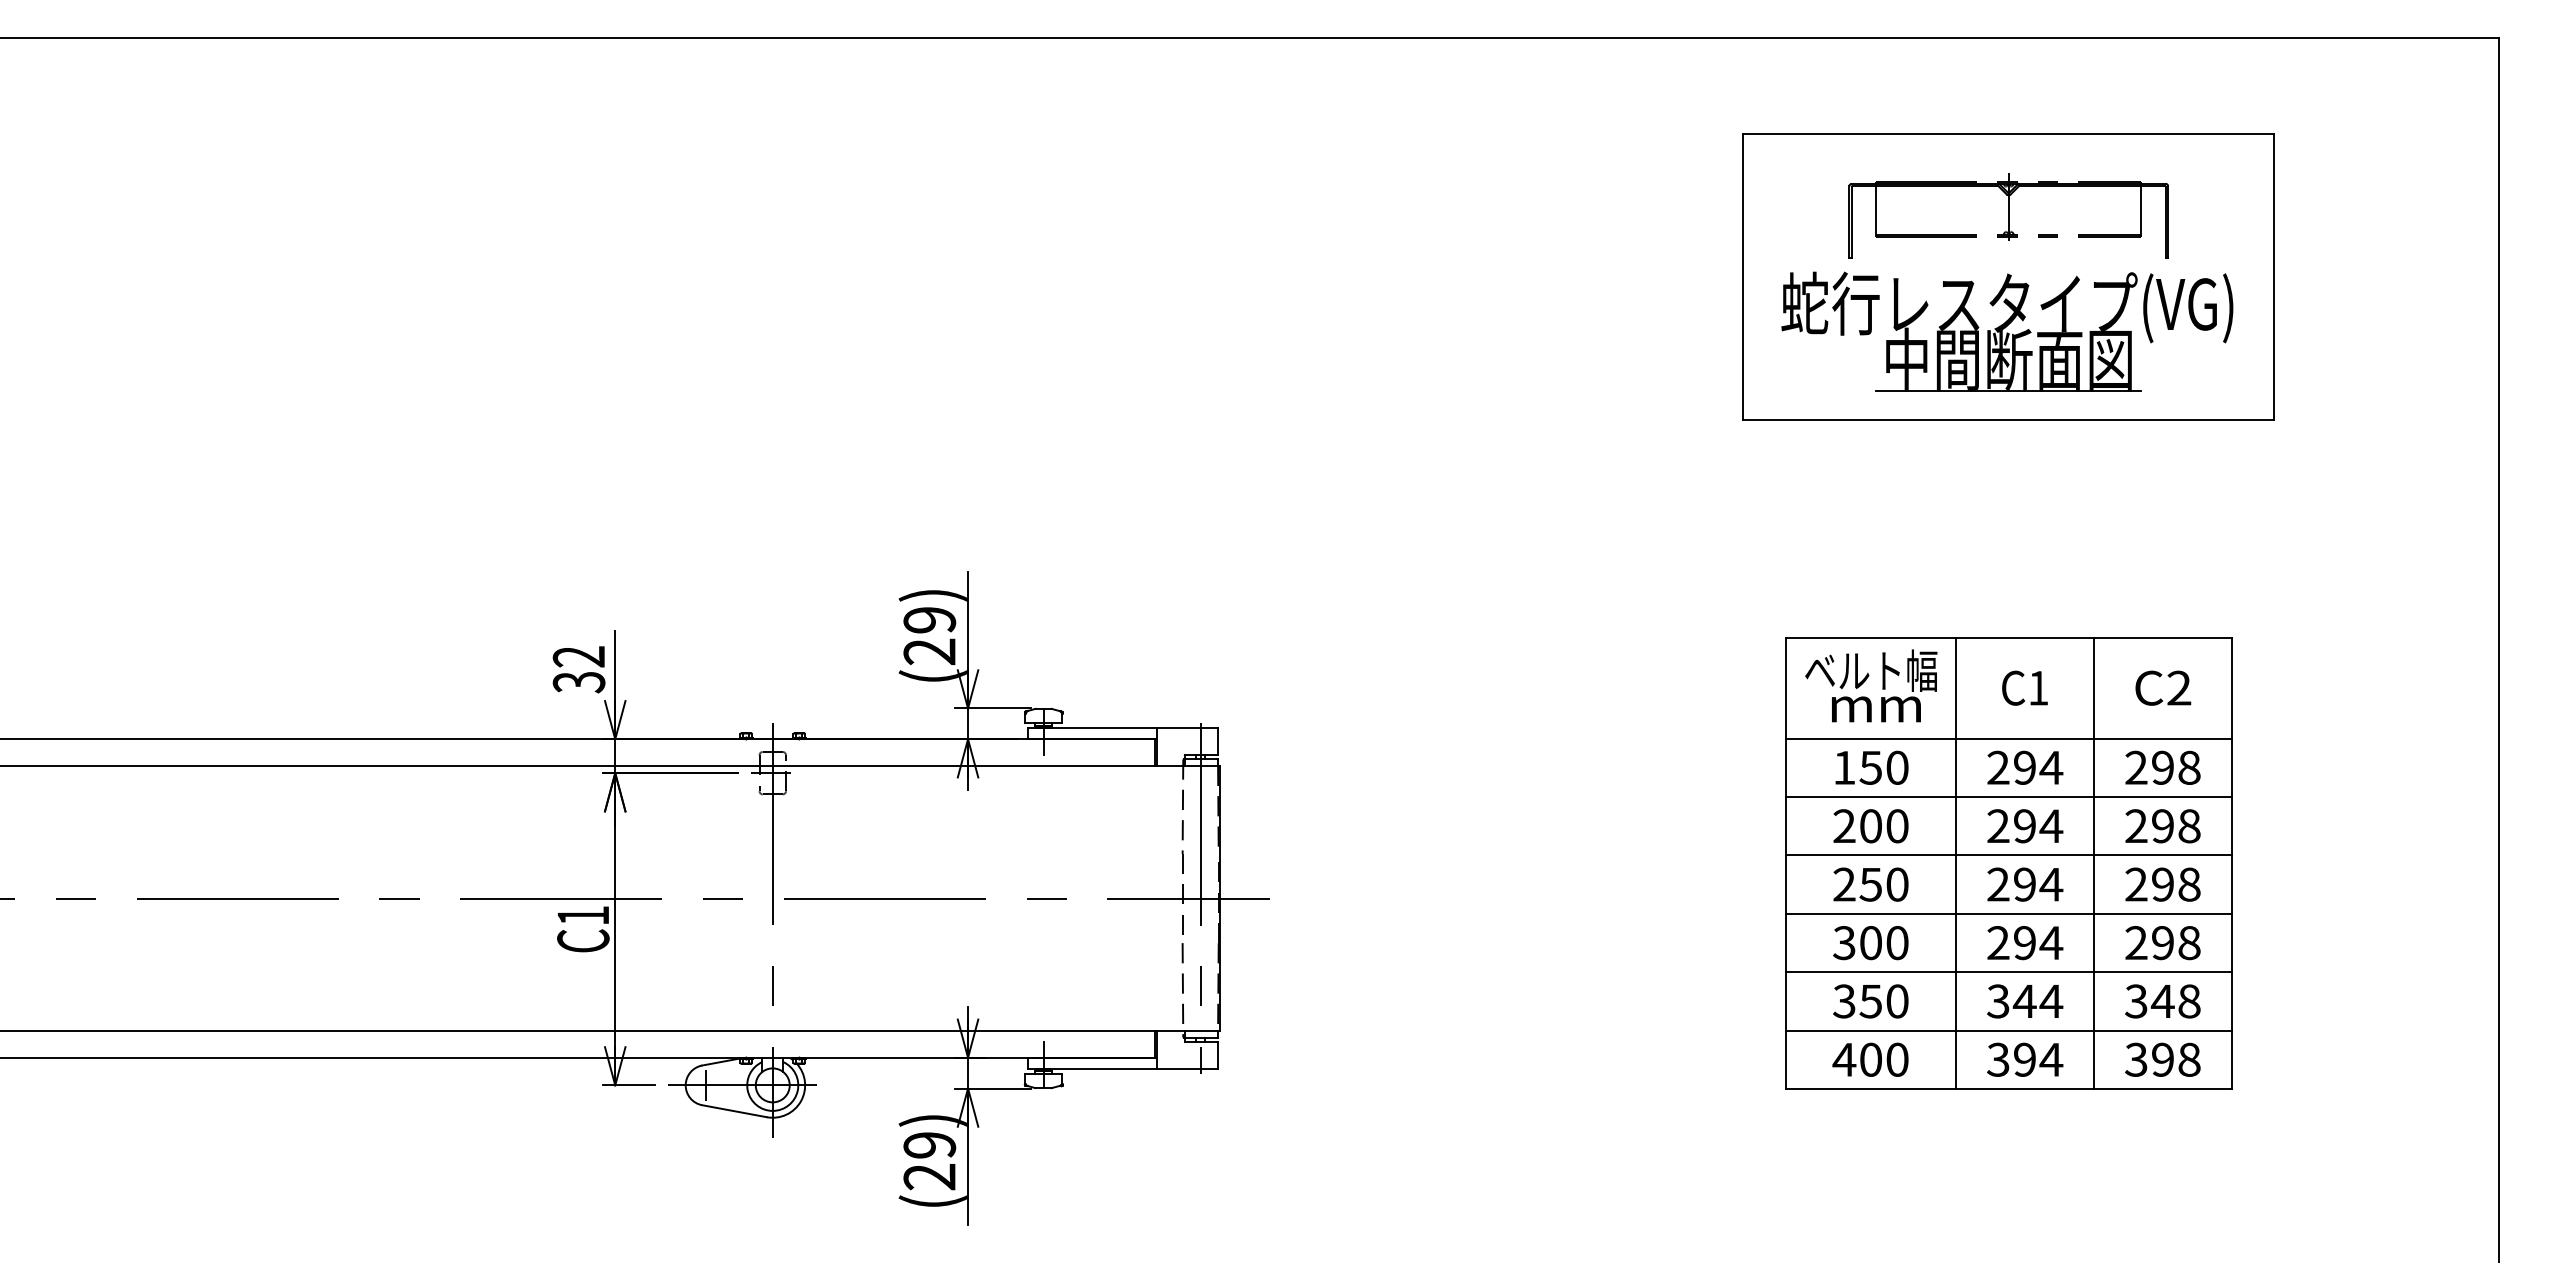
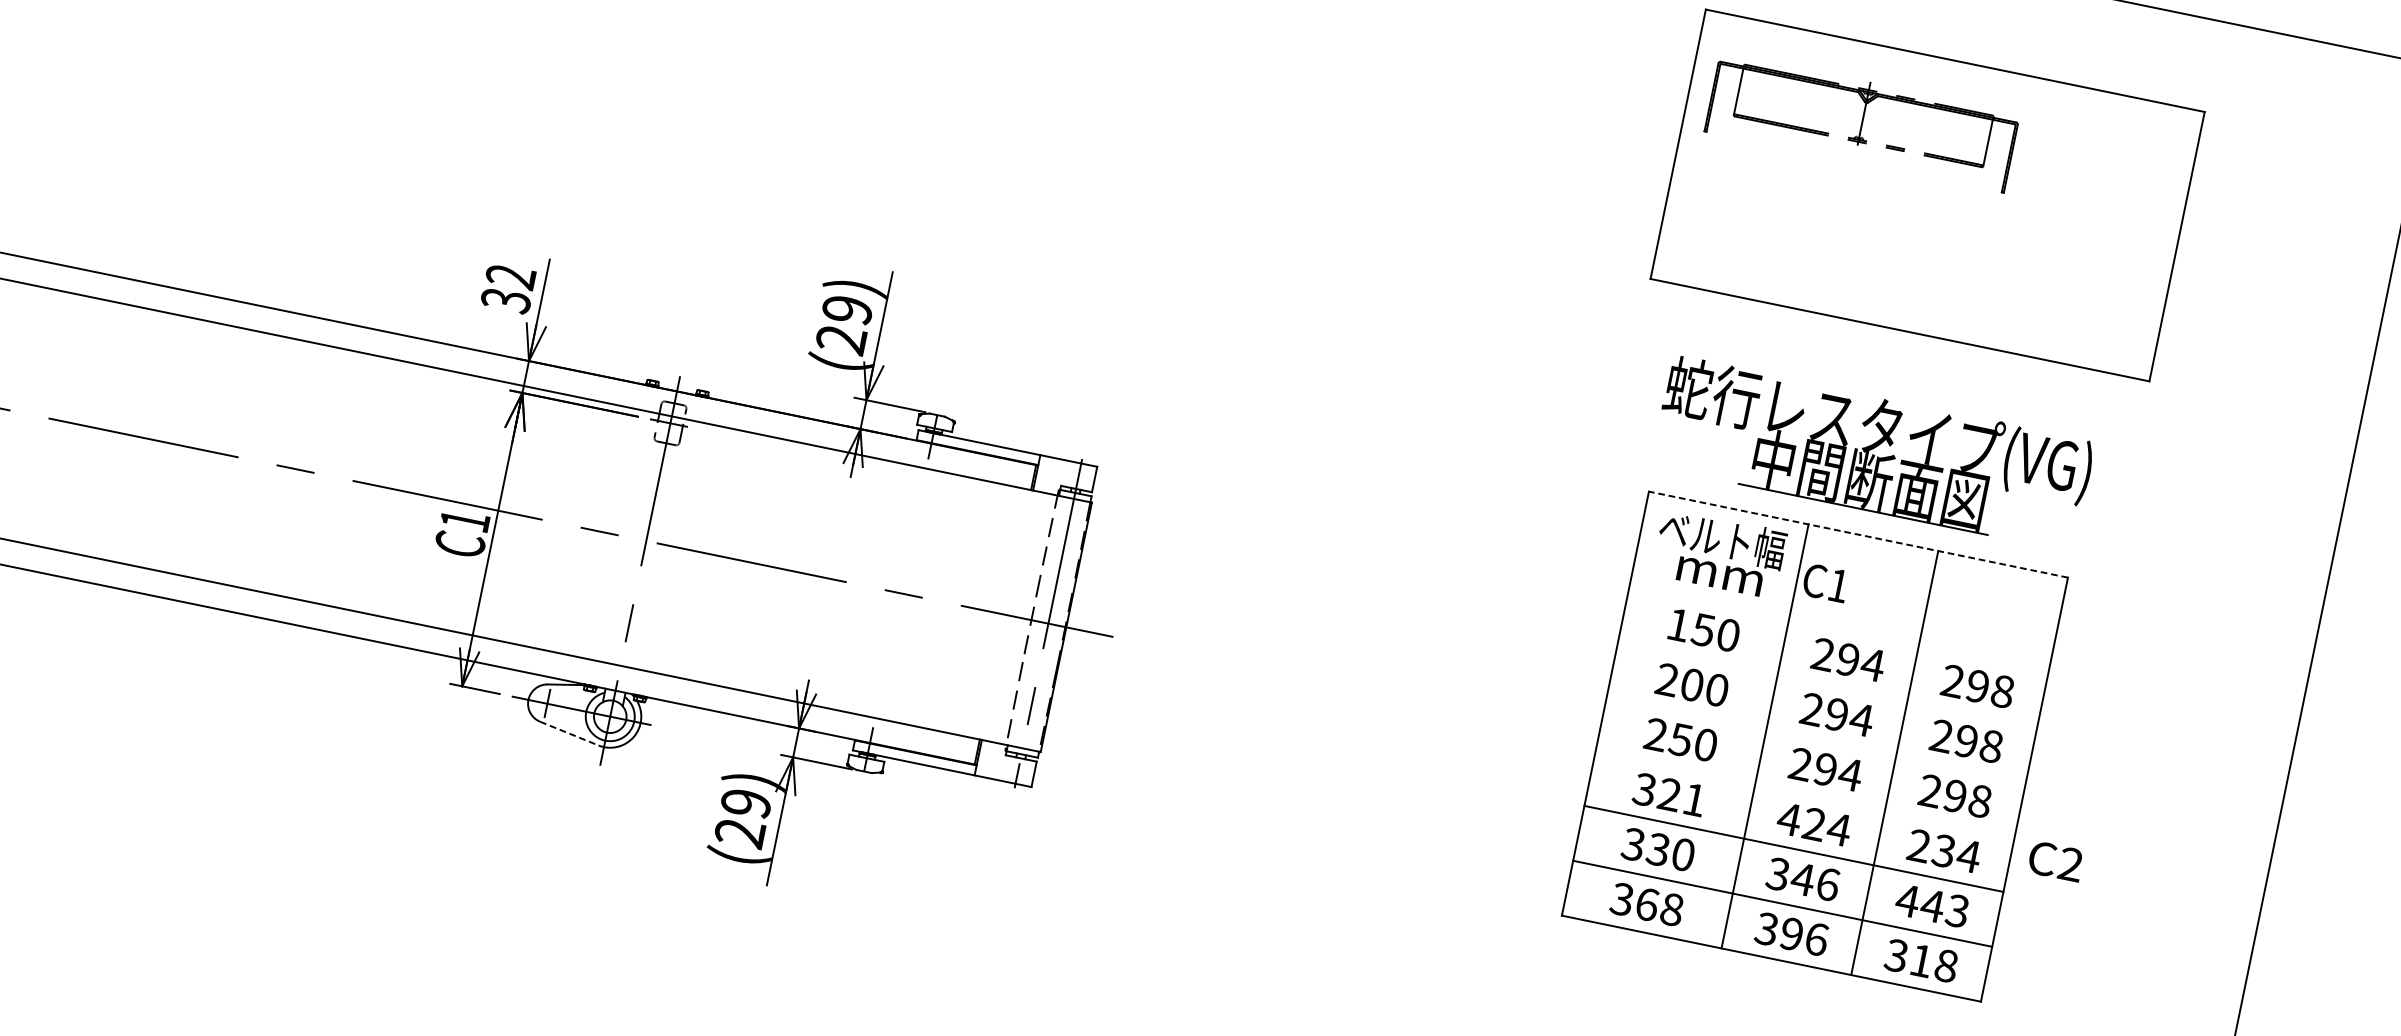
part: (2008, 215) -> (1862, 121), moved
part: (2007, 331) -> (1873, 453), moved
line: (2009, 637) -> (1858, 534), solid -> dashed
text: (2024, 687) -> (1825, 582), moved
text: (2163, 687) -> (2056, 860), moved
line: (2009, 738) -> (1839, 629), removed
line: (2009, 797) -> (1827, 684), removed
line: (2009, 855) -> (1816, 739), removed
line: (2009, 913) -> (1805, 793), removed
text: (1884, 943) -> (1682, 797), 300 -> 321
text: (2010, 943) -> (1800, 822), 294 -> 424
text: (2176, 943) -> (1956, 854), 298 -> 234
text: (1870, 1001) -> (1657, 849), 350 -> 330
text: (2051, 1001) -> (1828, 884), 344 -> 346
text: (2162, 1001) -> (1932, 905), 348 -> 443
text: (1870, 1059) -> (1646, 904), 400 -> 368
text: (2051, 1059) -> (1816, 939), 394 -> 396
text: (2162, 1059) -> (1921, 960), 398 -> 318
line: (734, 1111) -> (569, 733), solid -> dashed

